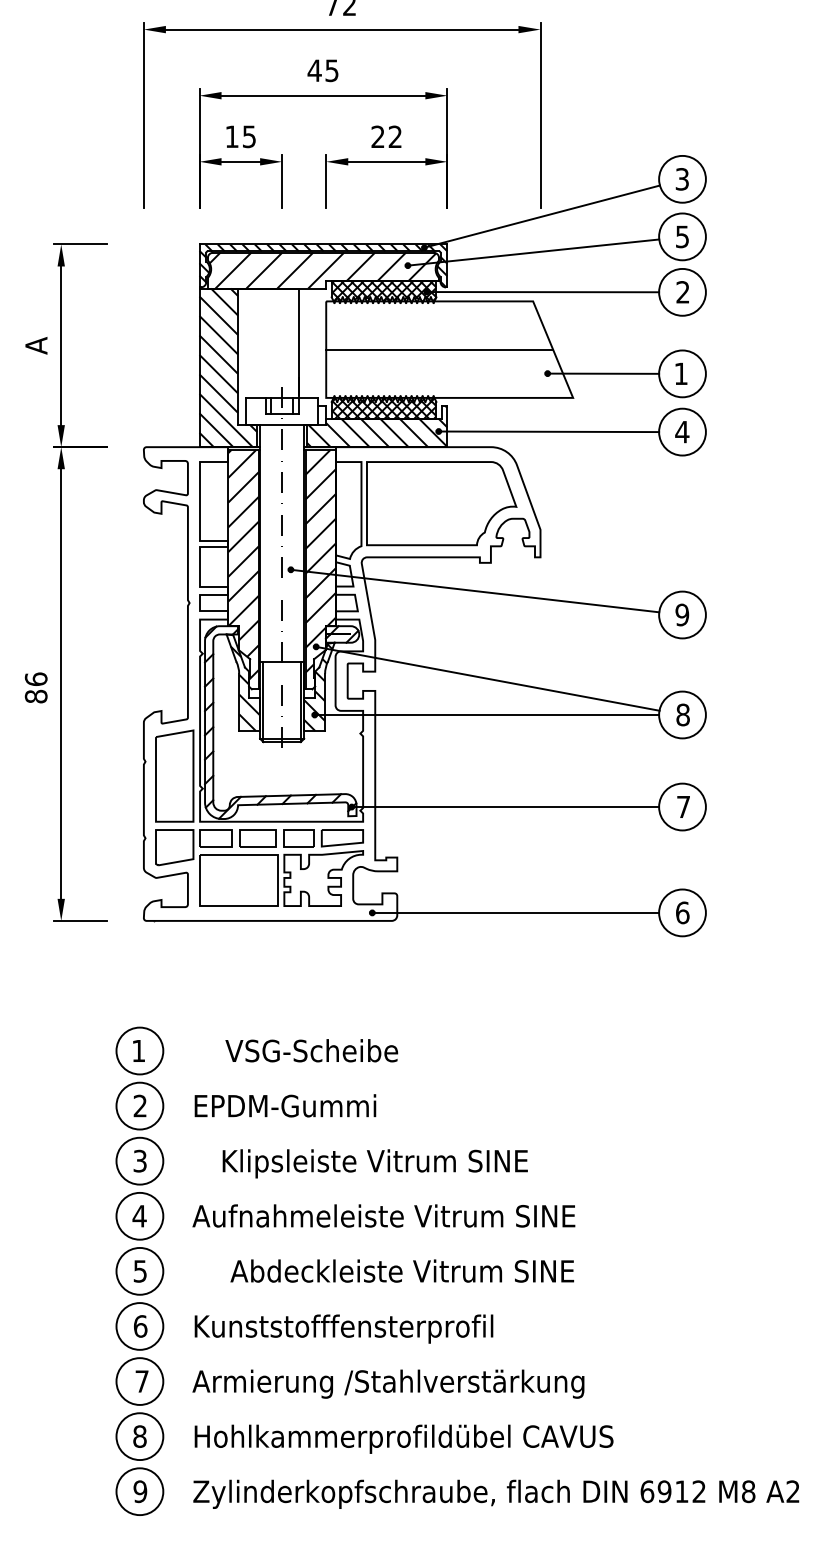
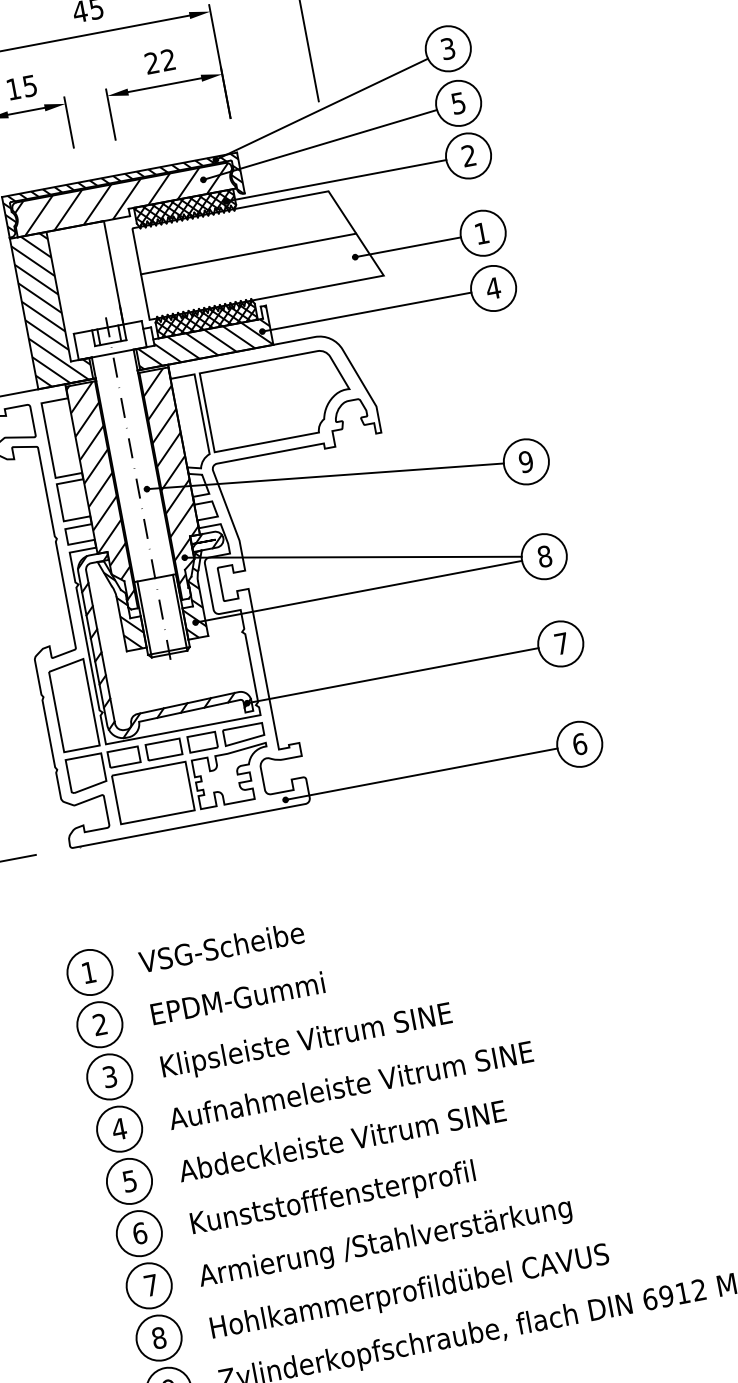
text: (311, 1050) -> (221, 947), moved
text: (374, 1163) -> (306, 1042), moved
text: (401, 1270) -> (341, 1140), moved

